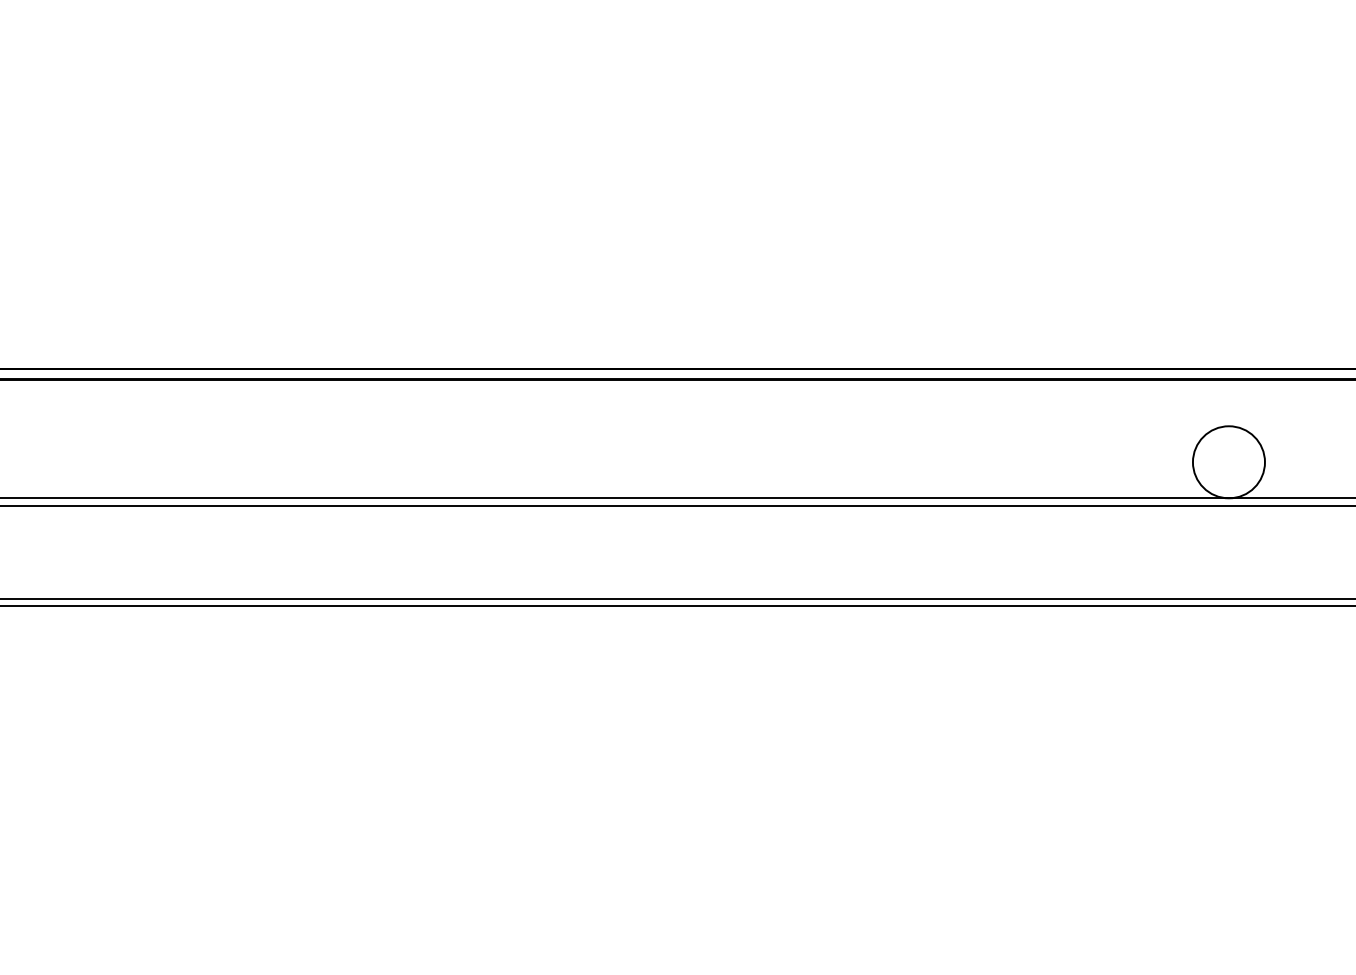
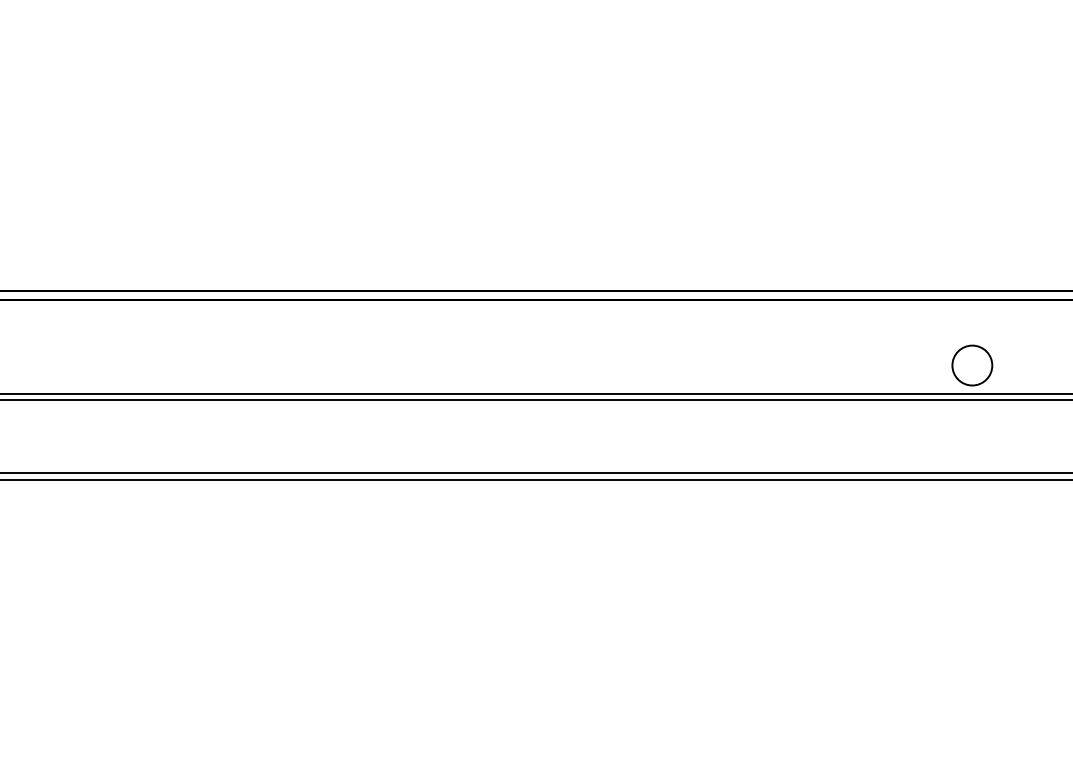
circle: (1227, 462) -> (971, 365), size x0.7

